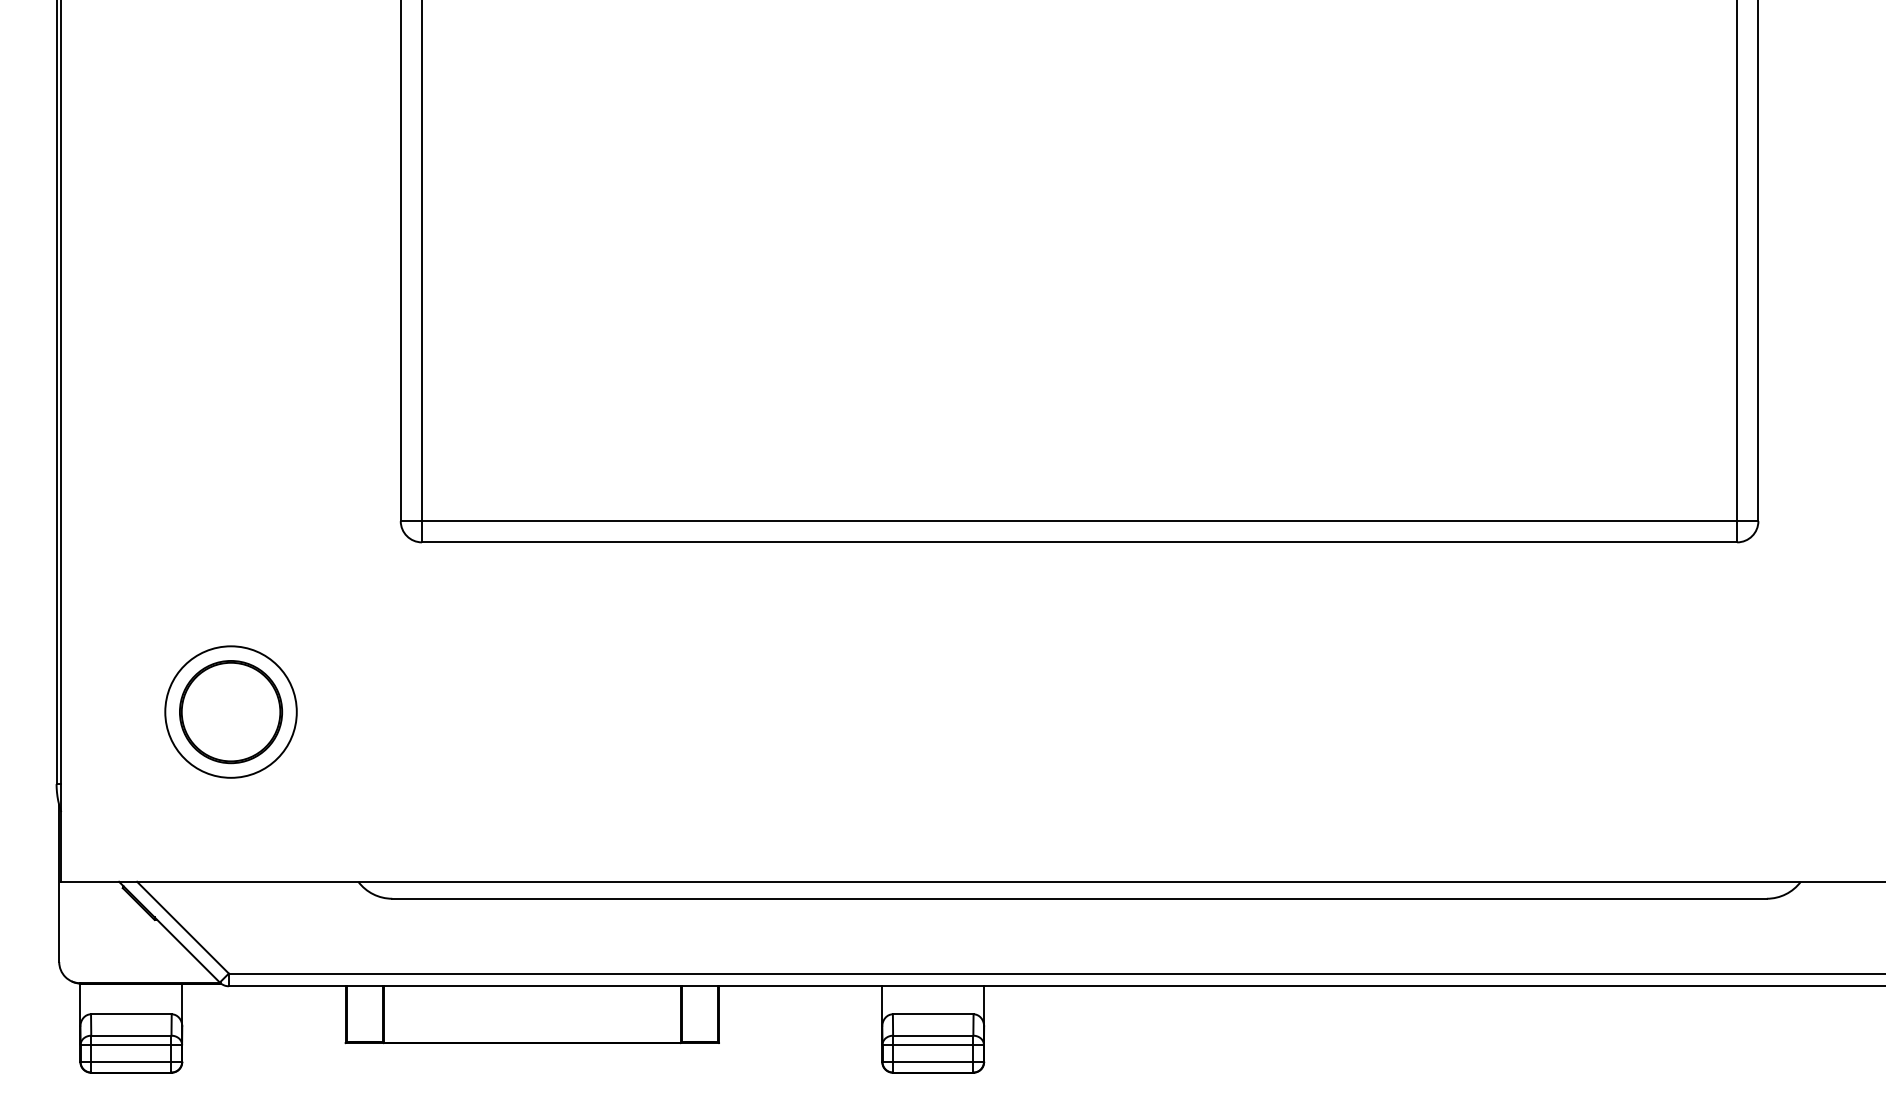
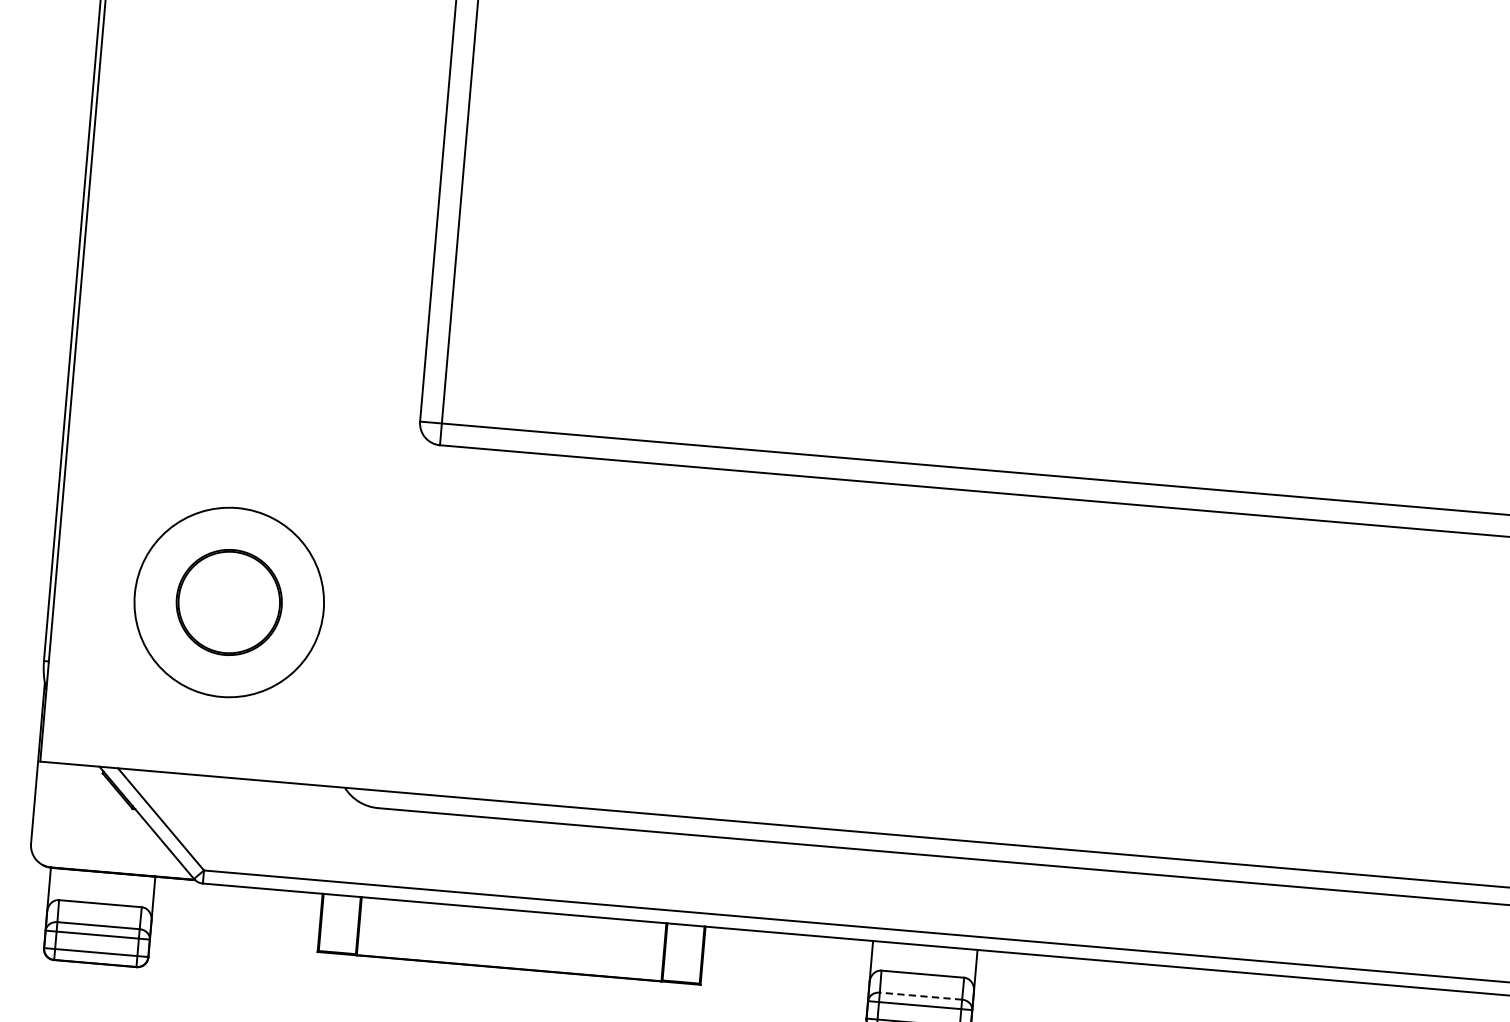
circle: (230, 711) -> (228, 601), size x1.4
line: (932, 1035) -> (920, 995), solid -> dashed

